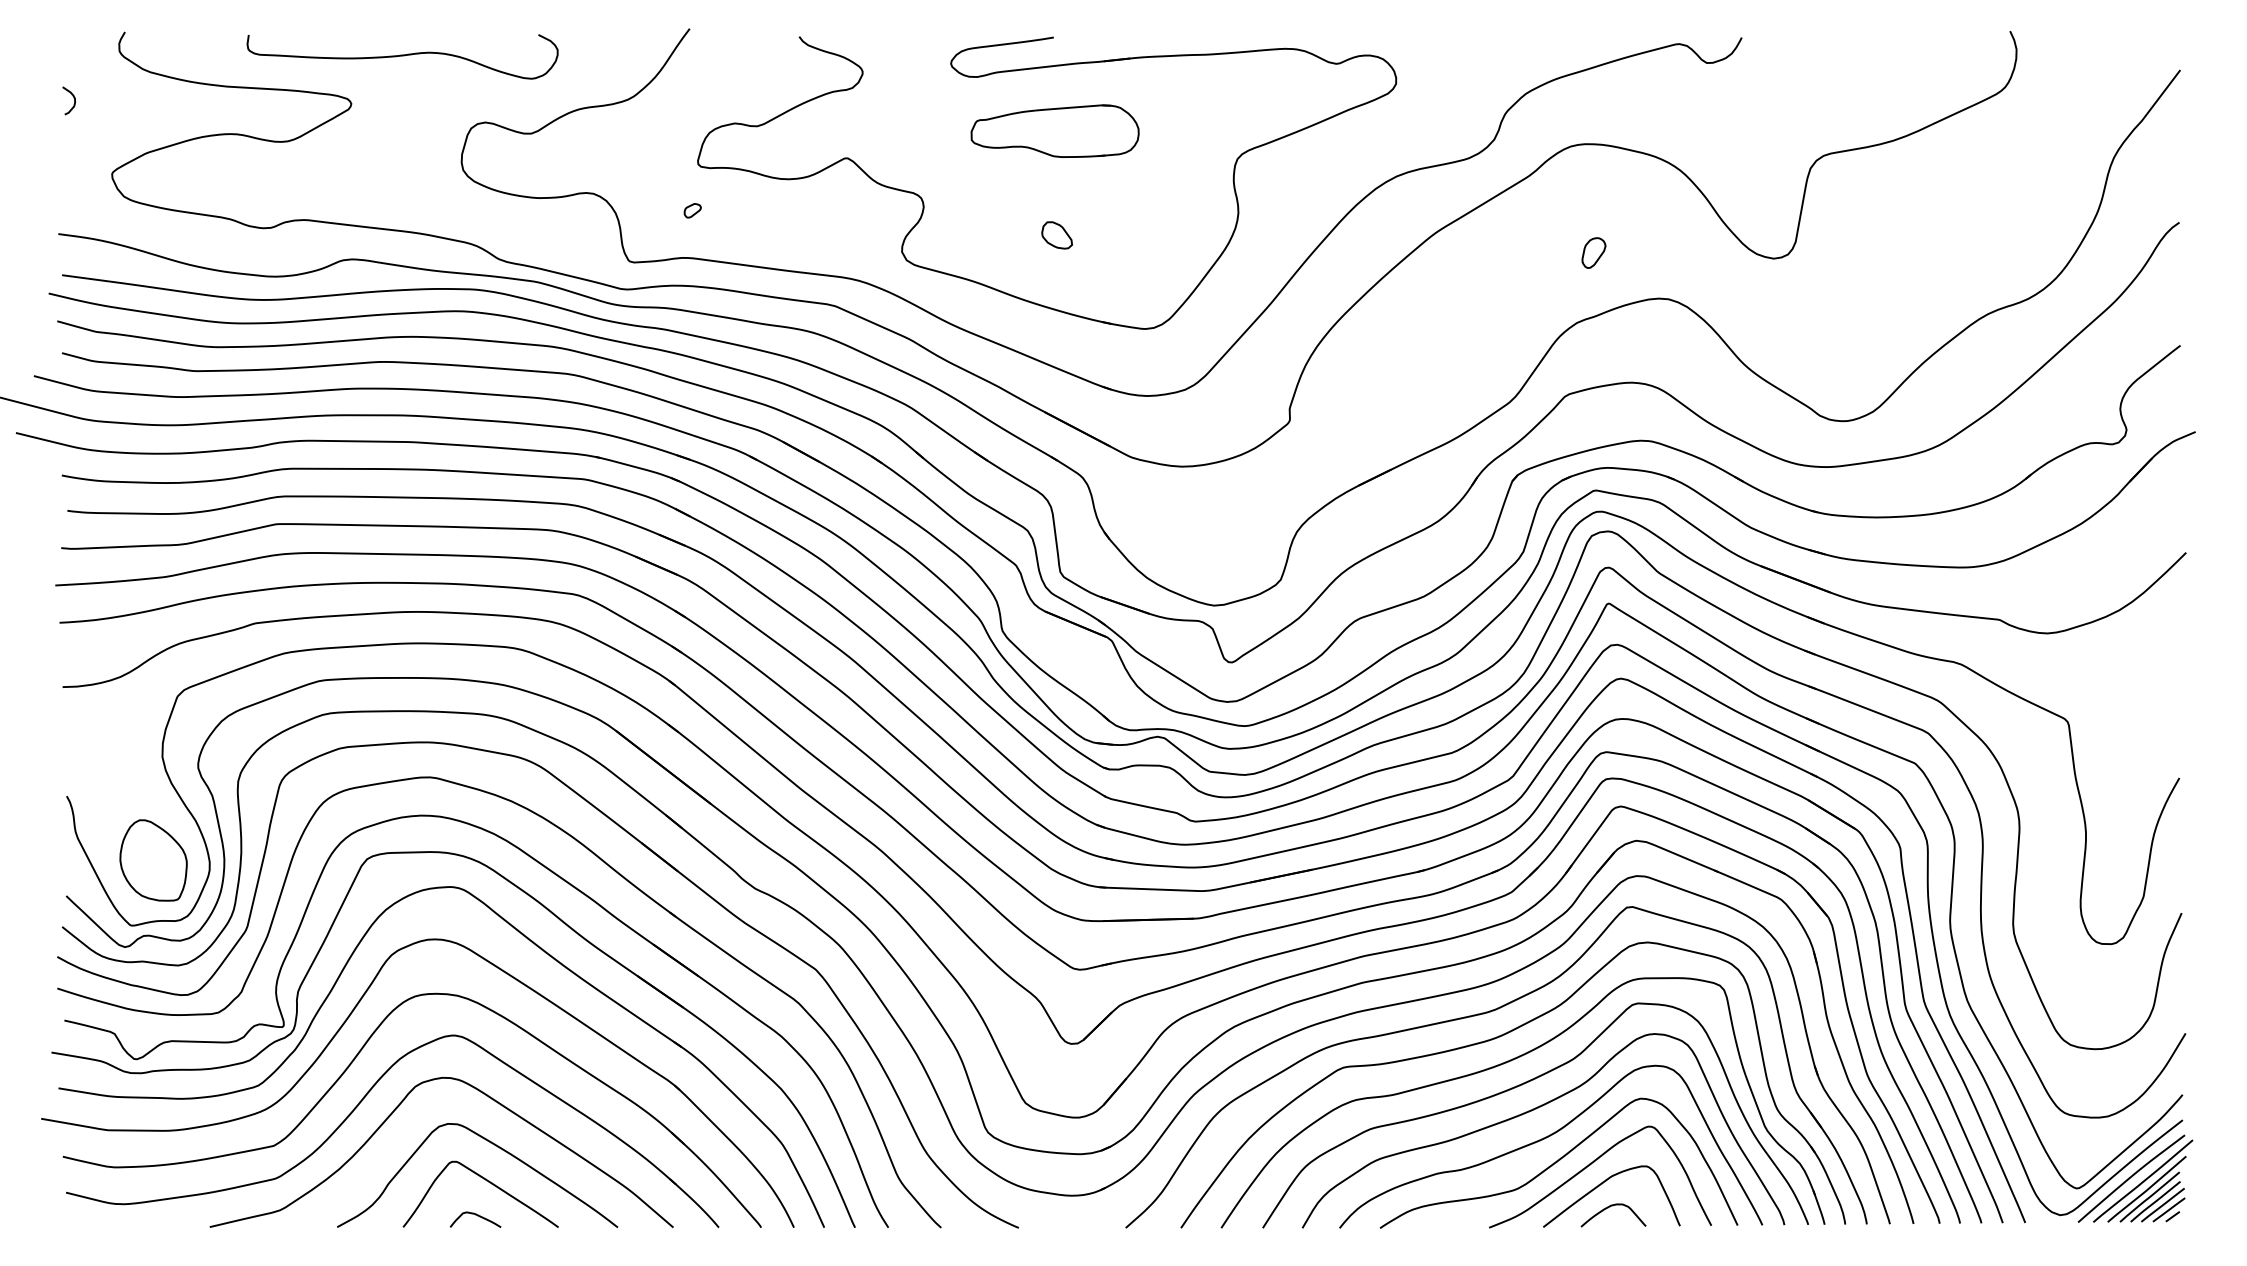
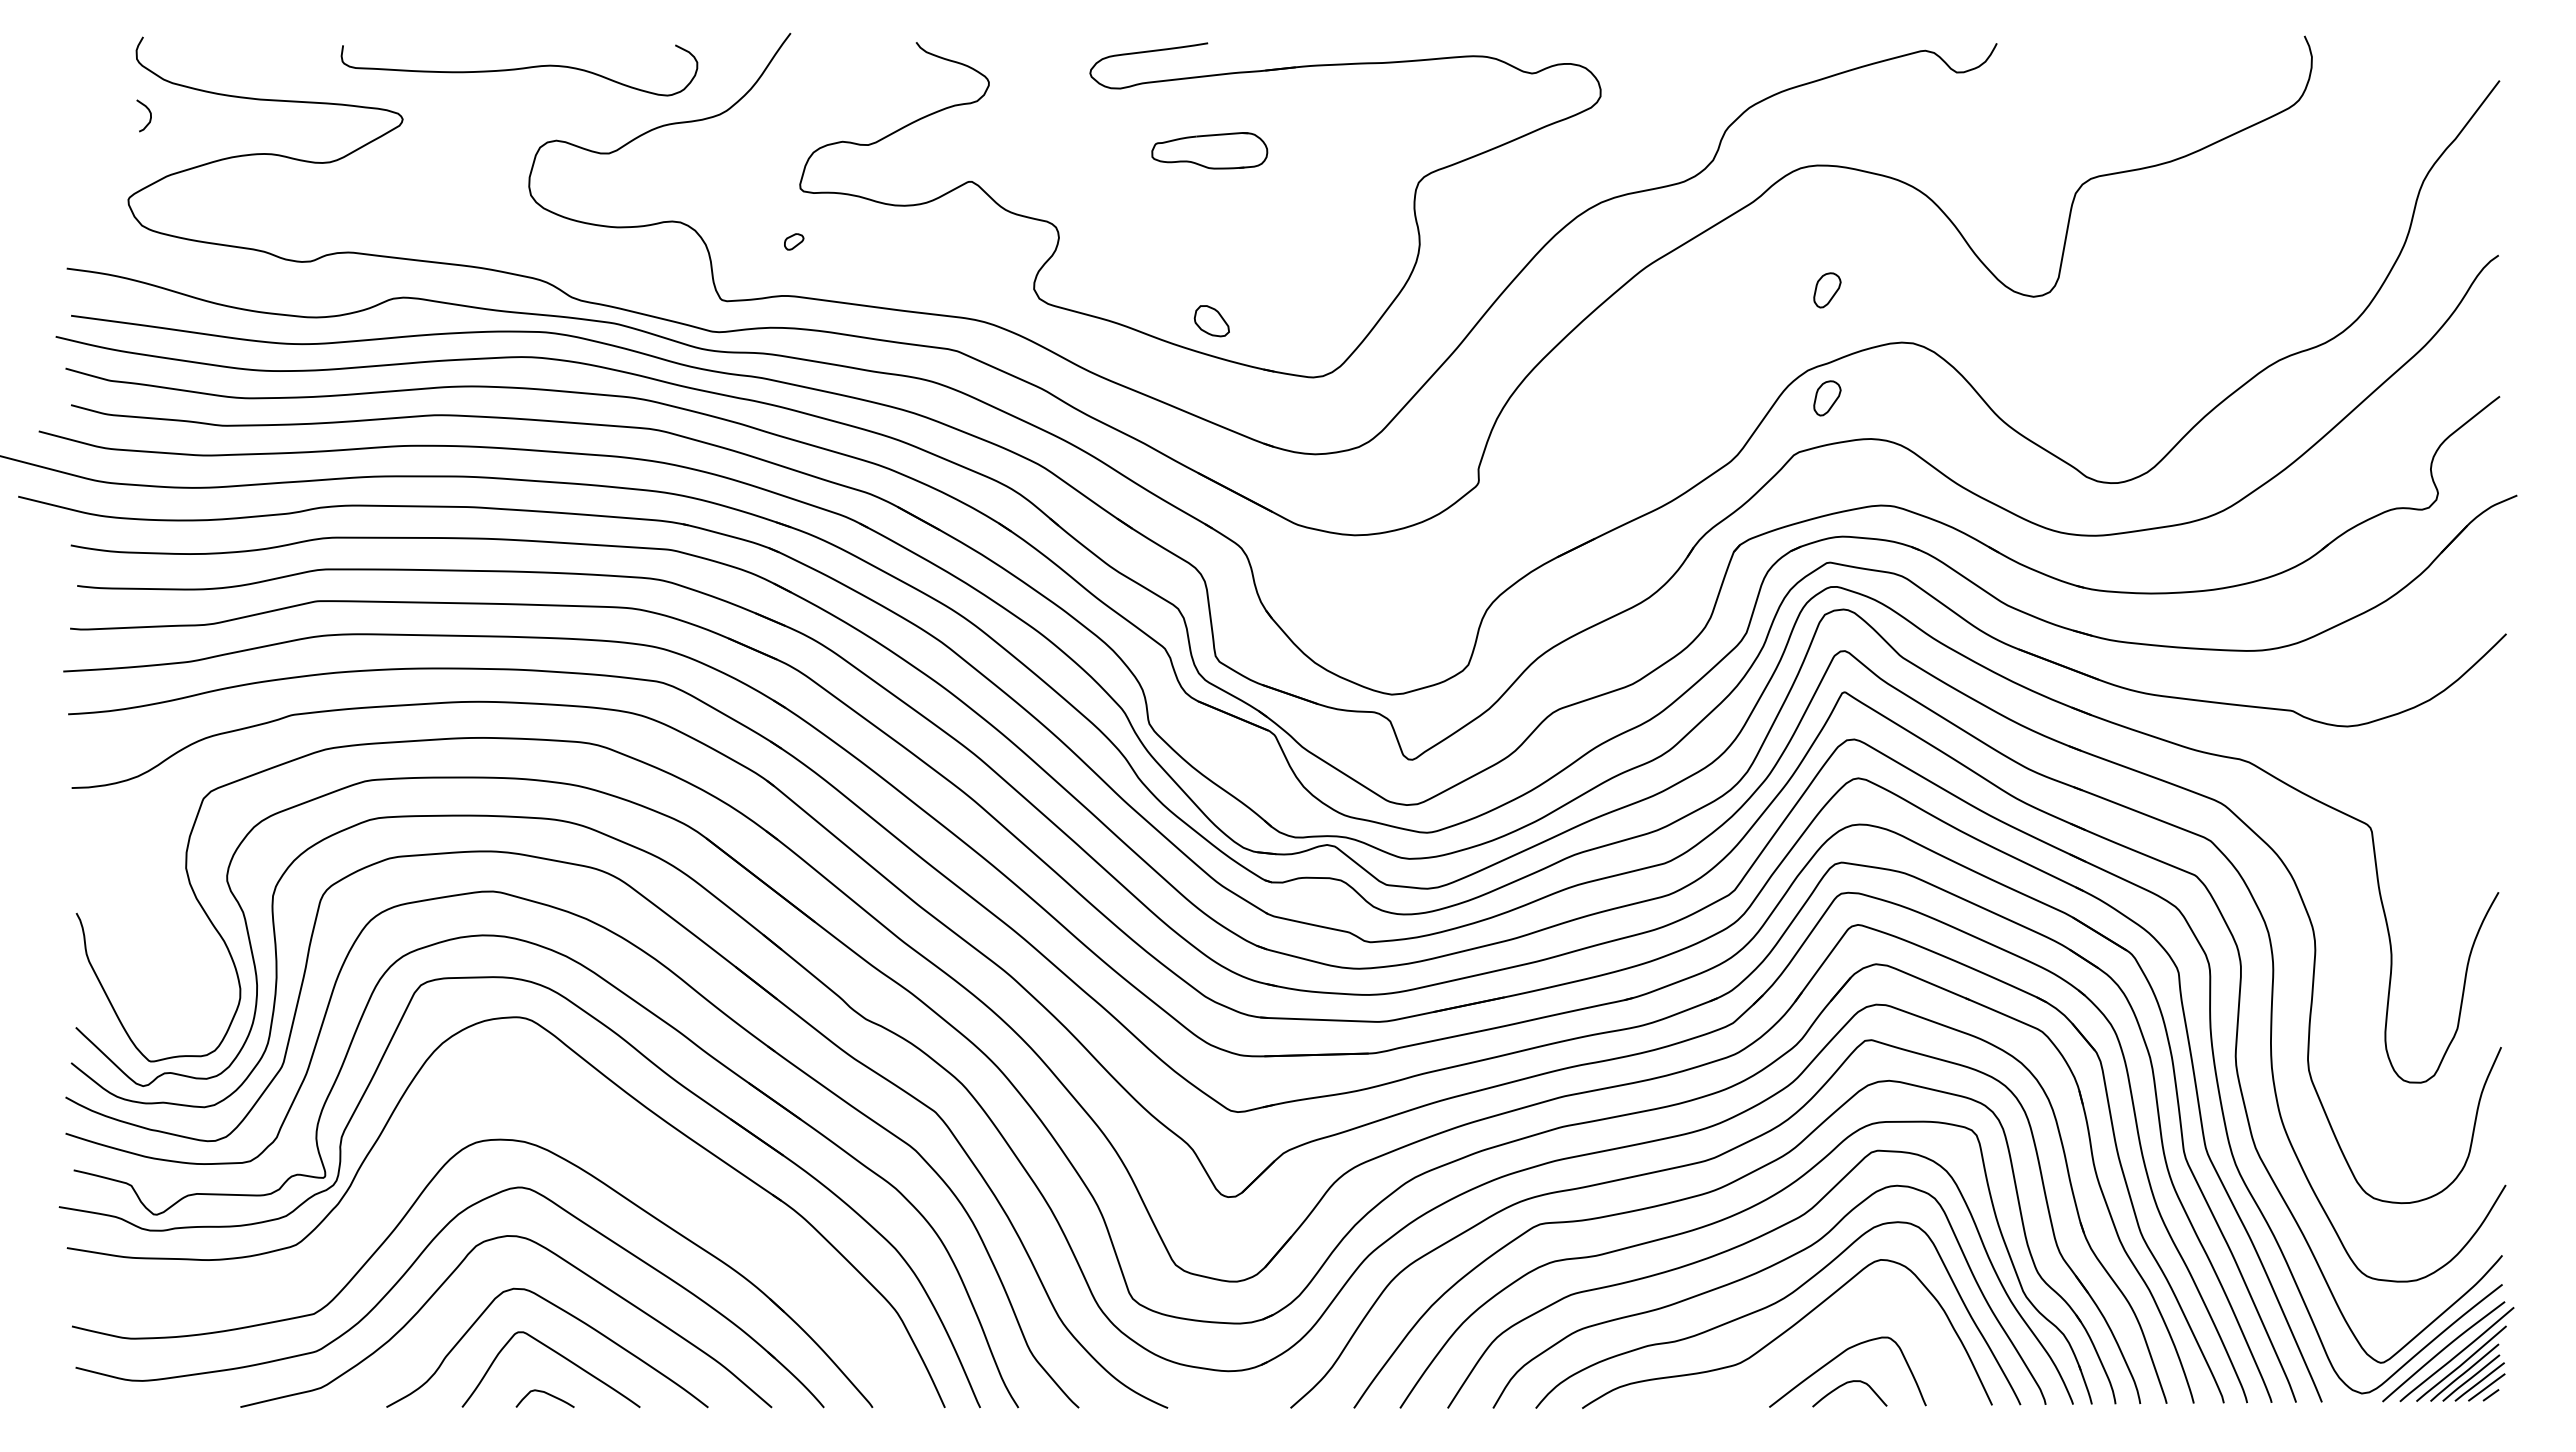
curve: (402, 56) -> (519, 69), moved
curve: (73, 98) -> (149, 113), moved
part: (1055, 131) -> (1209, 150), size x0.6
part: (1056, 235) -> (1211, 321), moved
part: (1594, 347) -> (1827, 398), added
part: (153, 860) -> (175, 986), removed
part: (343, 1025) -> (393, 1176), removed
curve: (1590, 1165) -> (1823, 1336), removed

